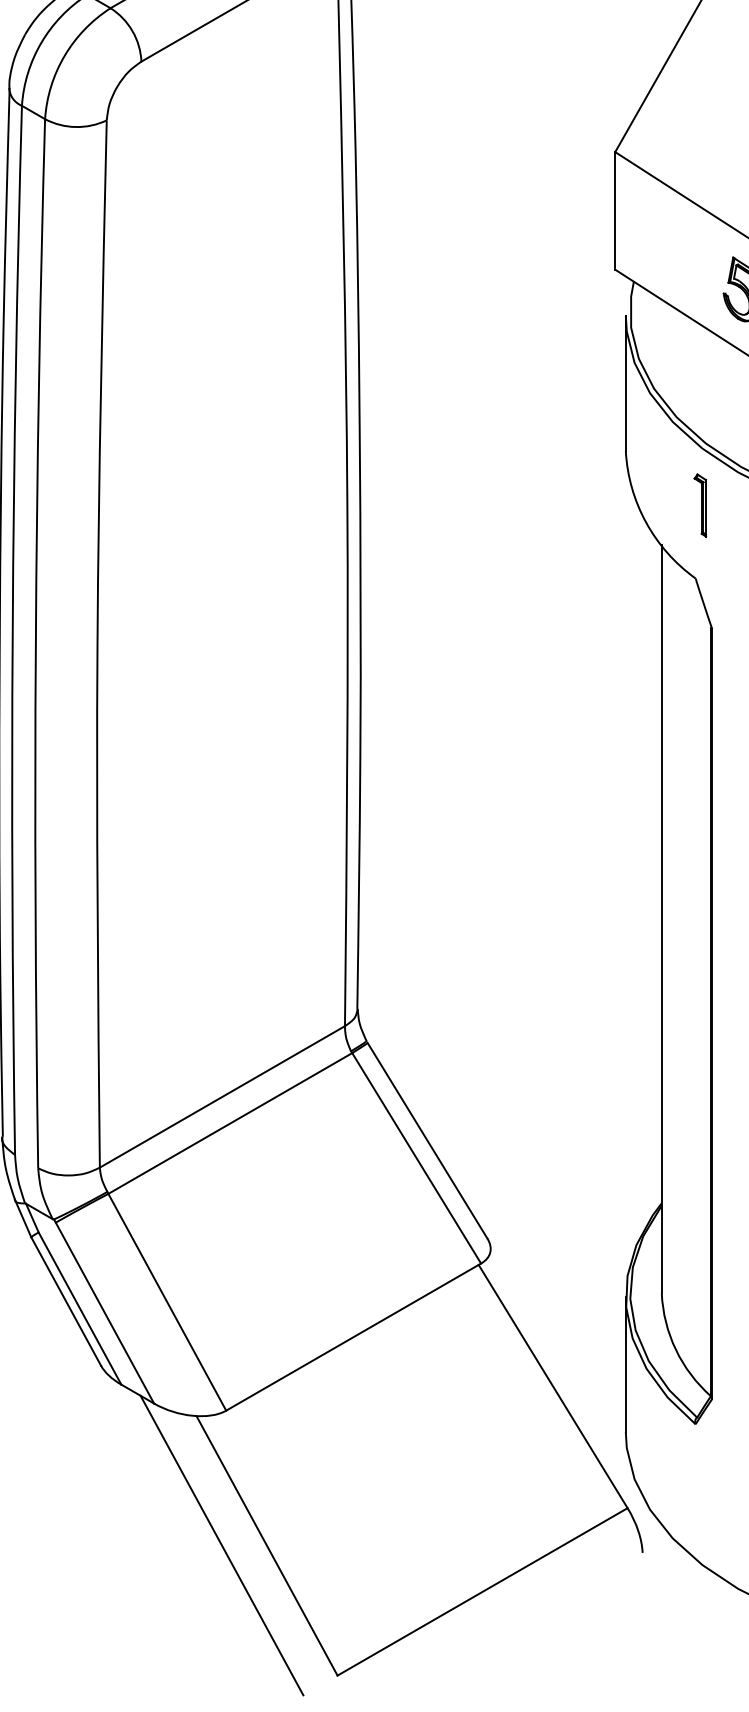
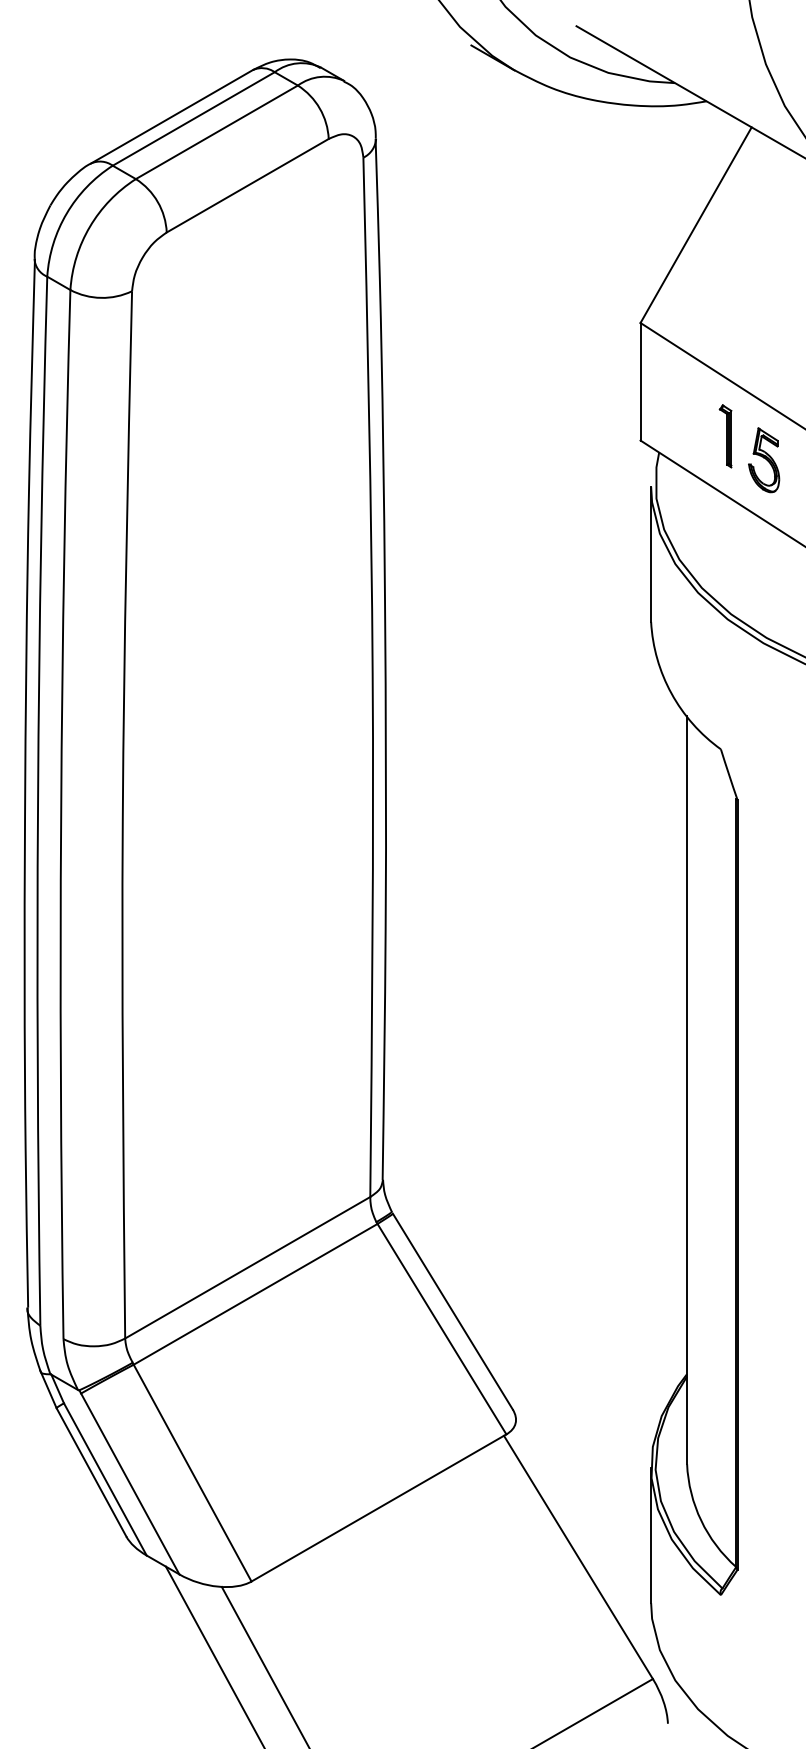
part: (700, 505) -> (725, 436), moved

